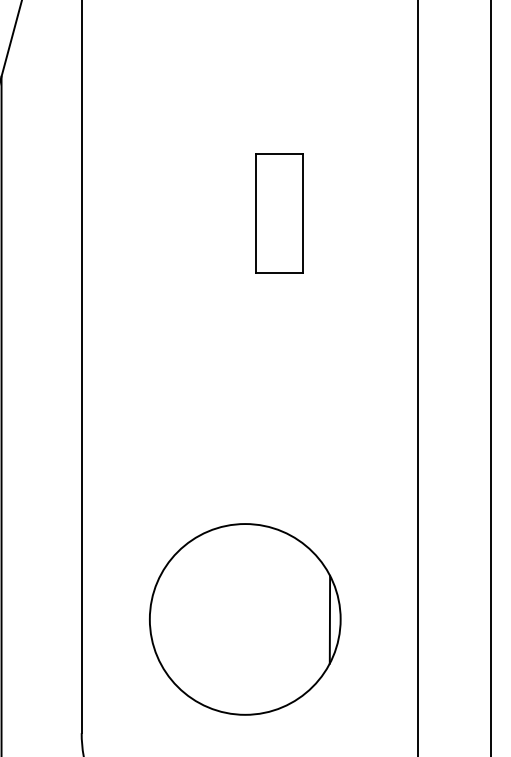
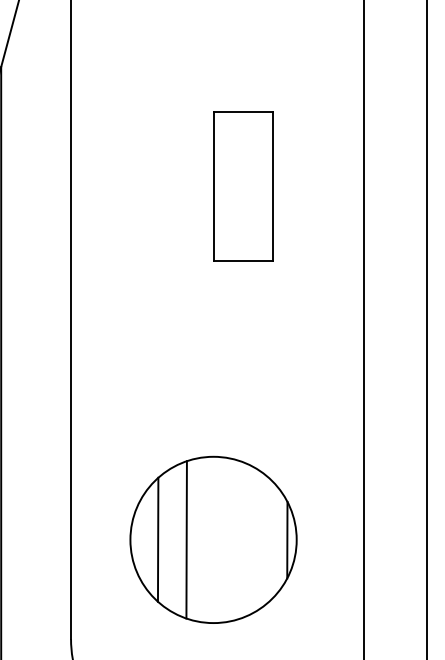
part: (279, 213) -> (243, 186), size x1.43
line: (180, 618) -> (157, 539), added
line: (214, 618) -> (186, 539), added

